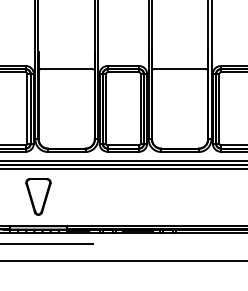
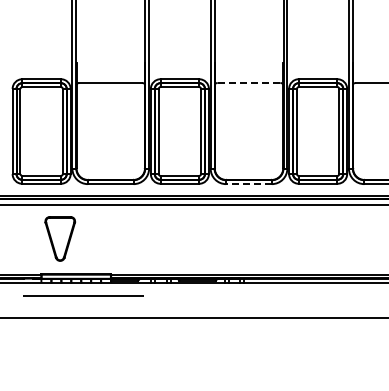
line: (179, 69) -> (248, 83), solid -> dashed
line: (180, 152) -> (249, 184), solid -> dashed
part: (37, 196) -> (59, 238), moved

